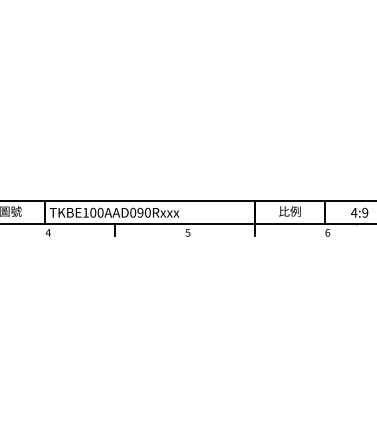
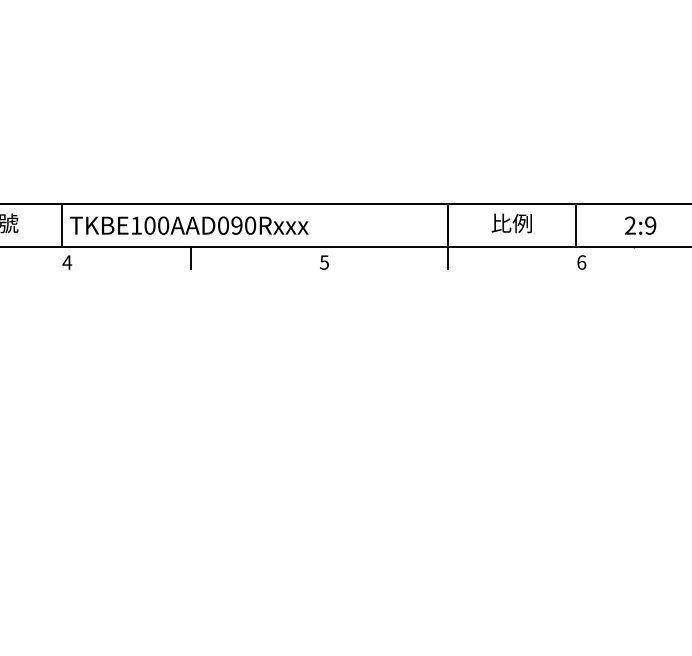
text: (354, 212) -> (630, 225), 4:9 -> 2:9

